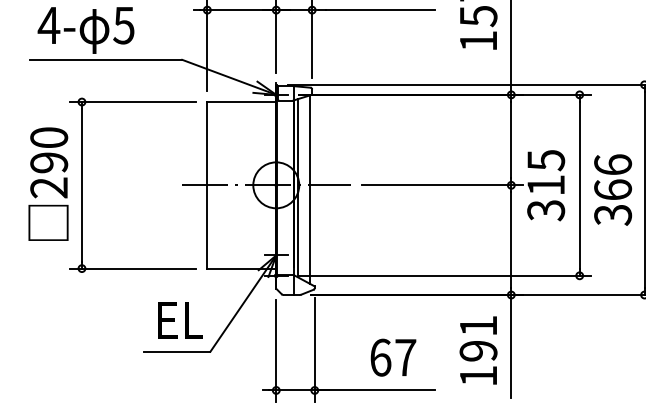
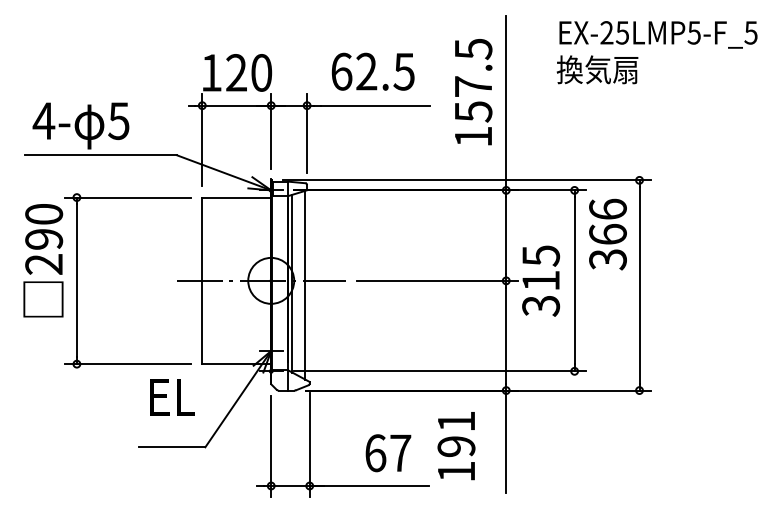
text: (48, 183) -> (43, 260), moved
text: (612, 189) -> (607, 234), moved
text: (180, 320) -> (172, 397), moved
text: (478, 350) -> (456, 446), moved

